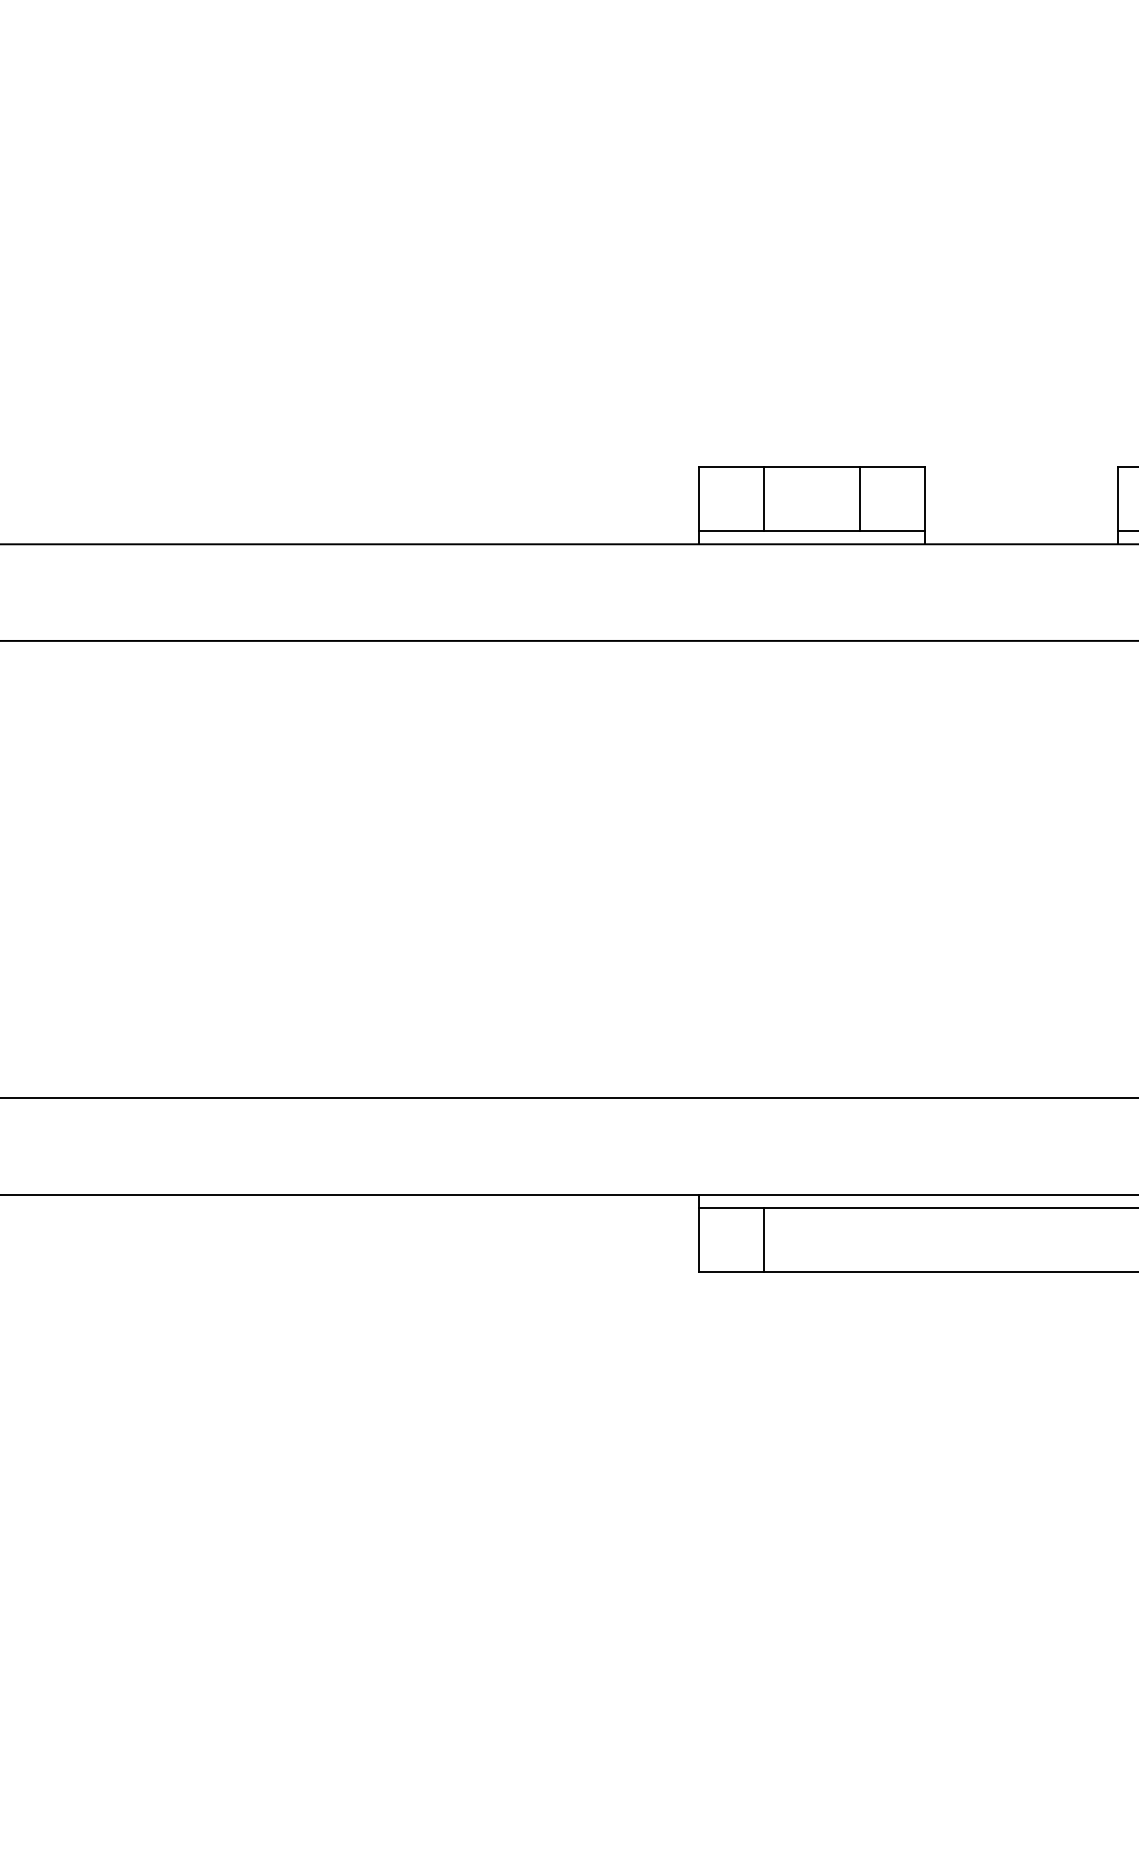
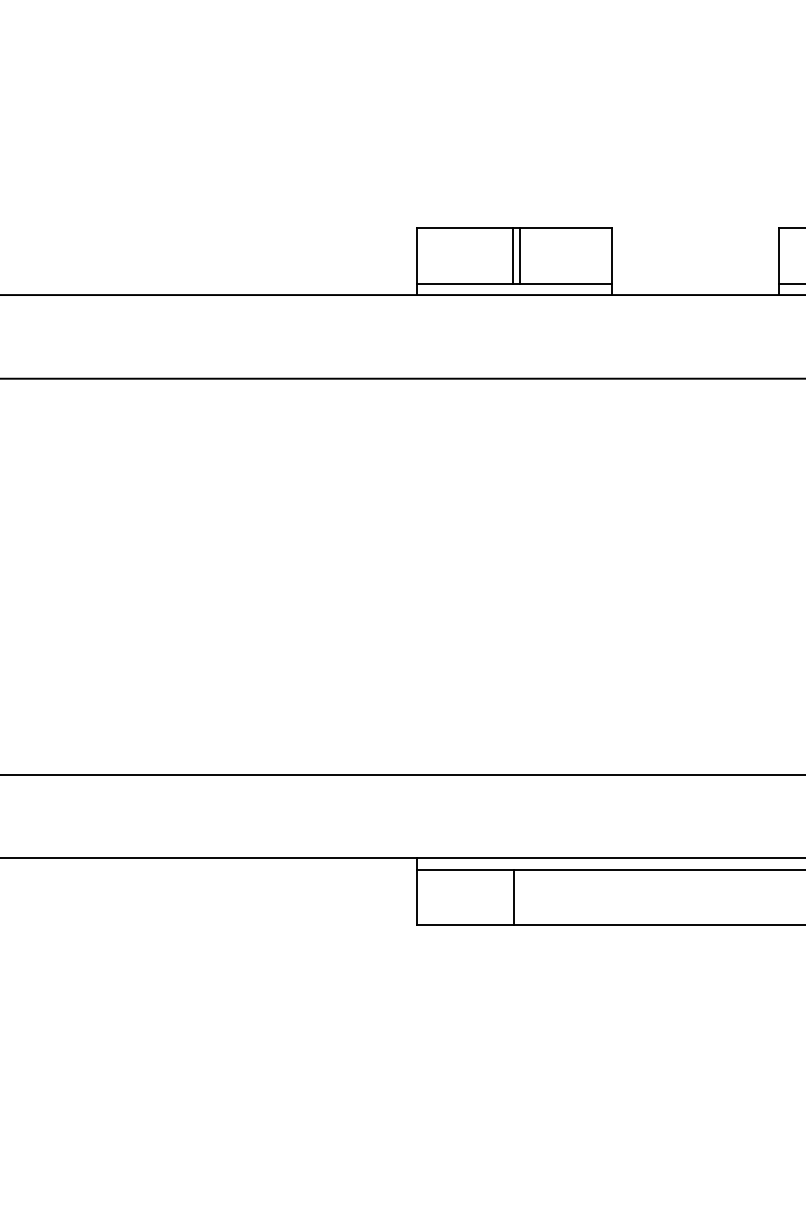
line: (763, 498) -> (519, 255), moved
line: (860, 498) -> (513, 255), moved
line: (763, 1239) -> (513, 896), moved

